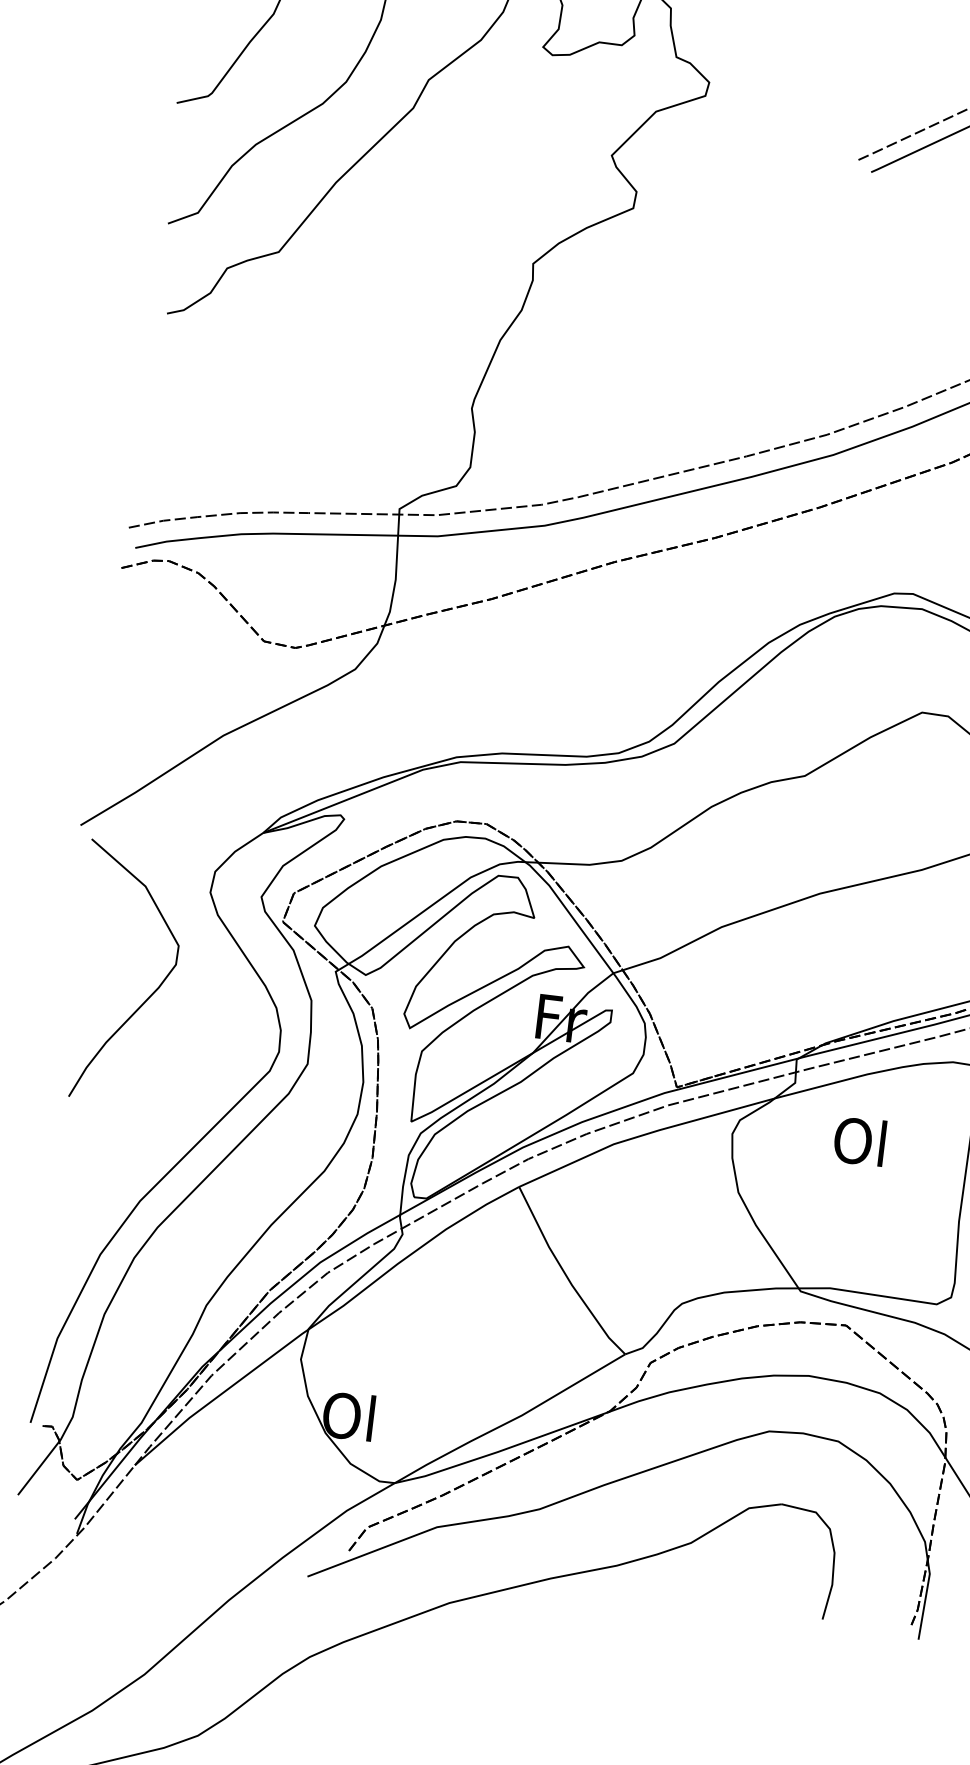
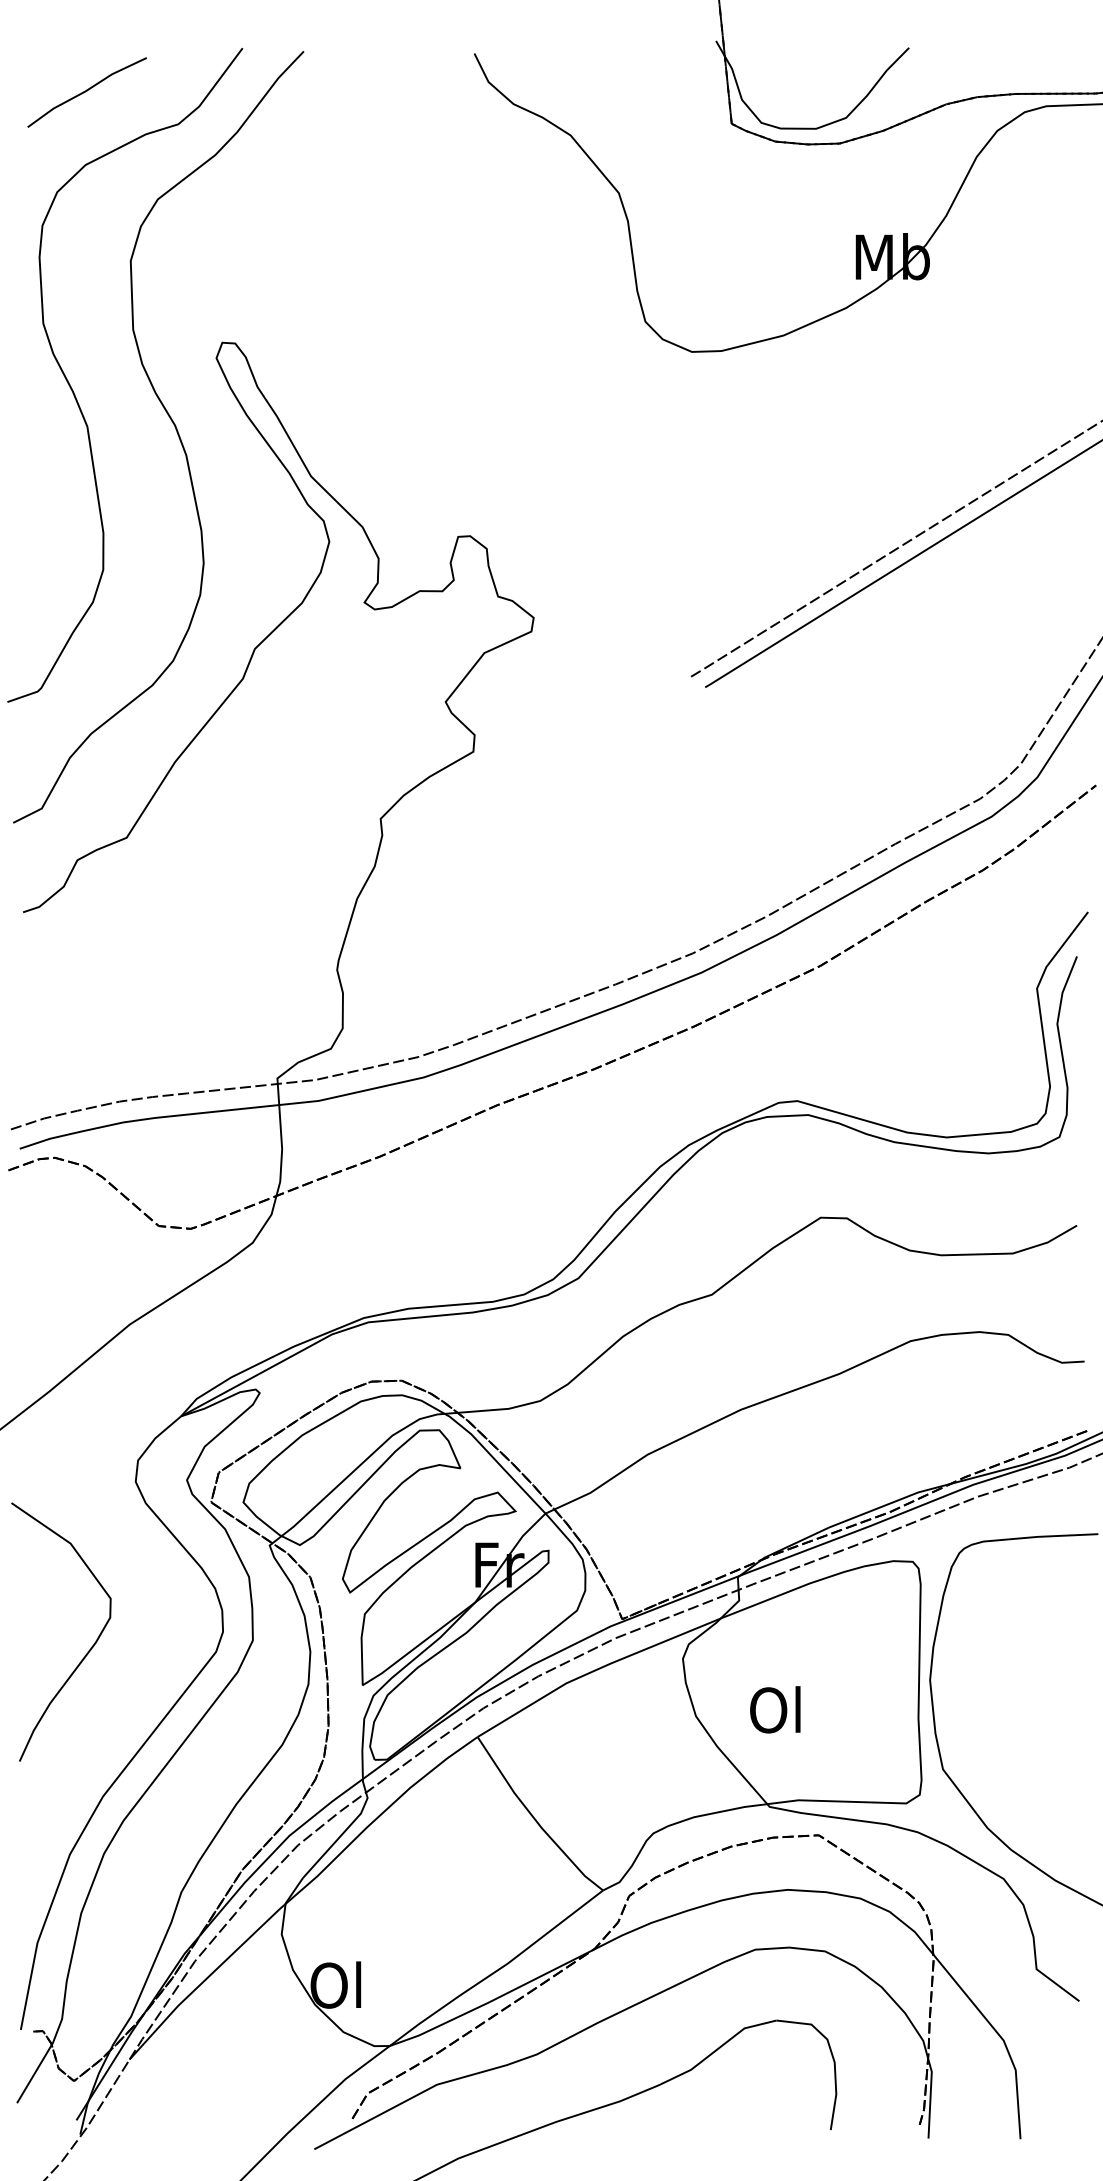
curve: (150, 994) -> (88, 1650), moved
text: (860, 1141) -> (775, 1709), moved

